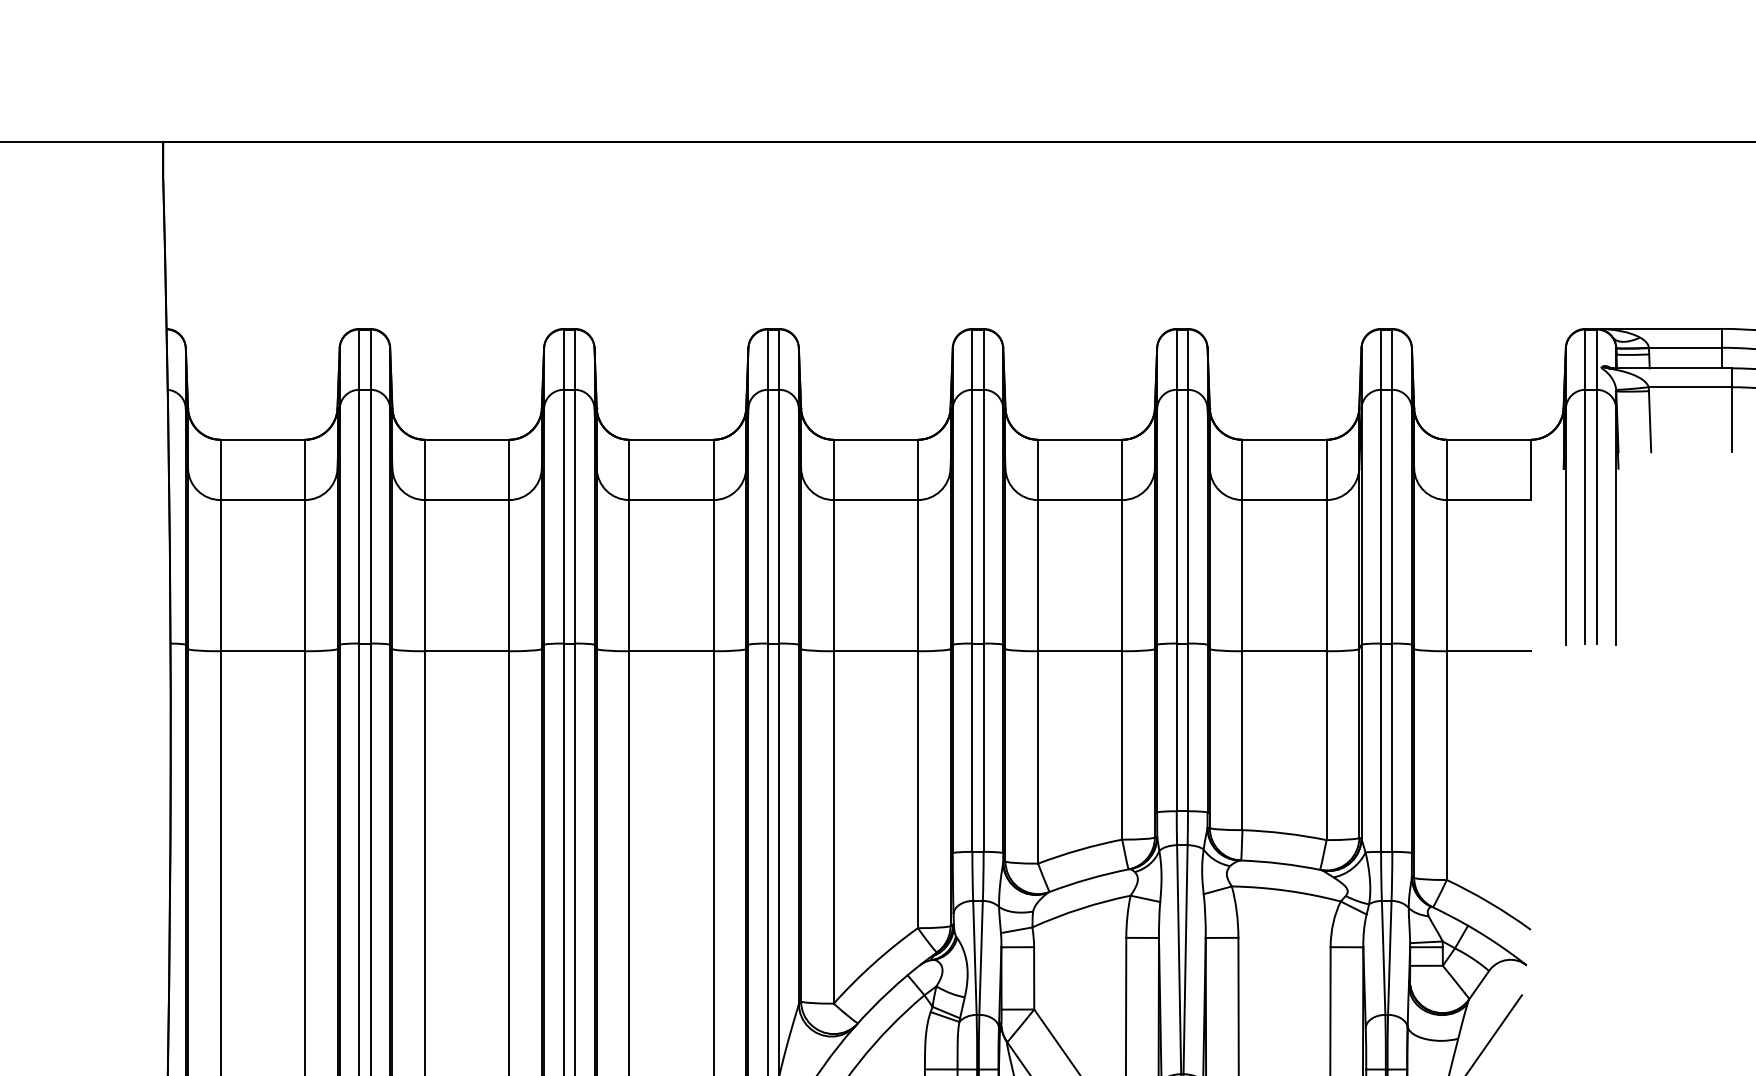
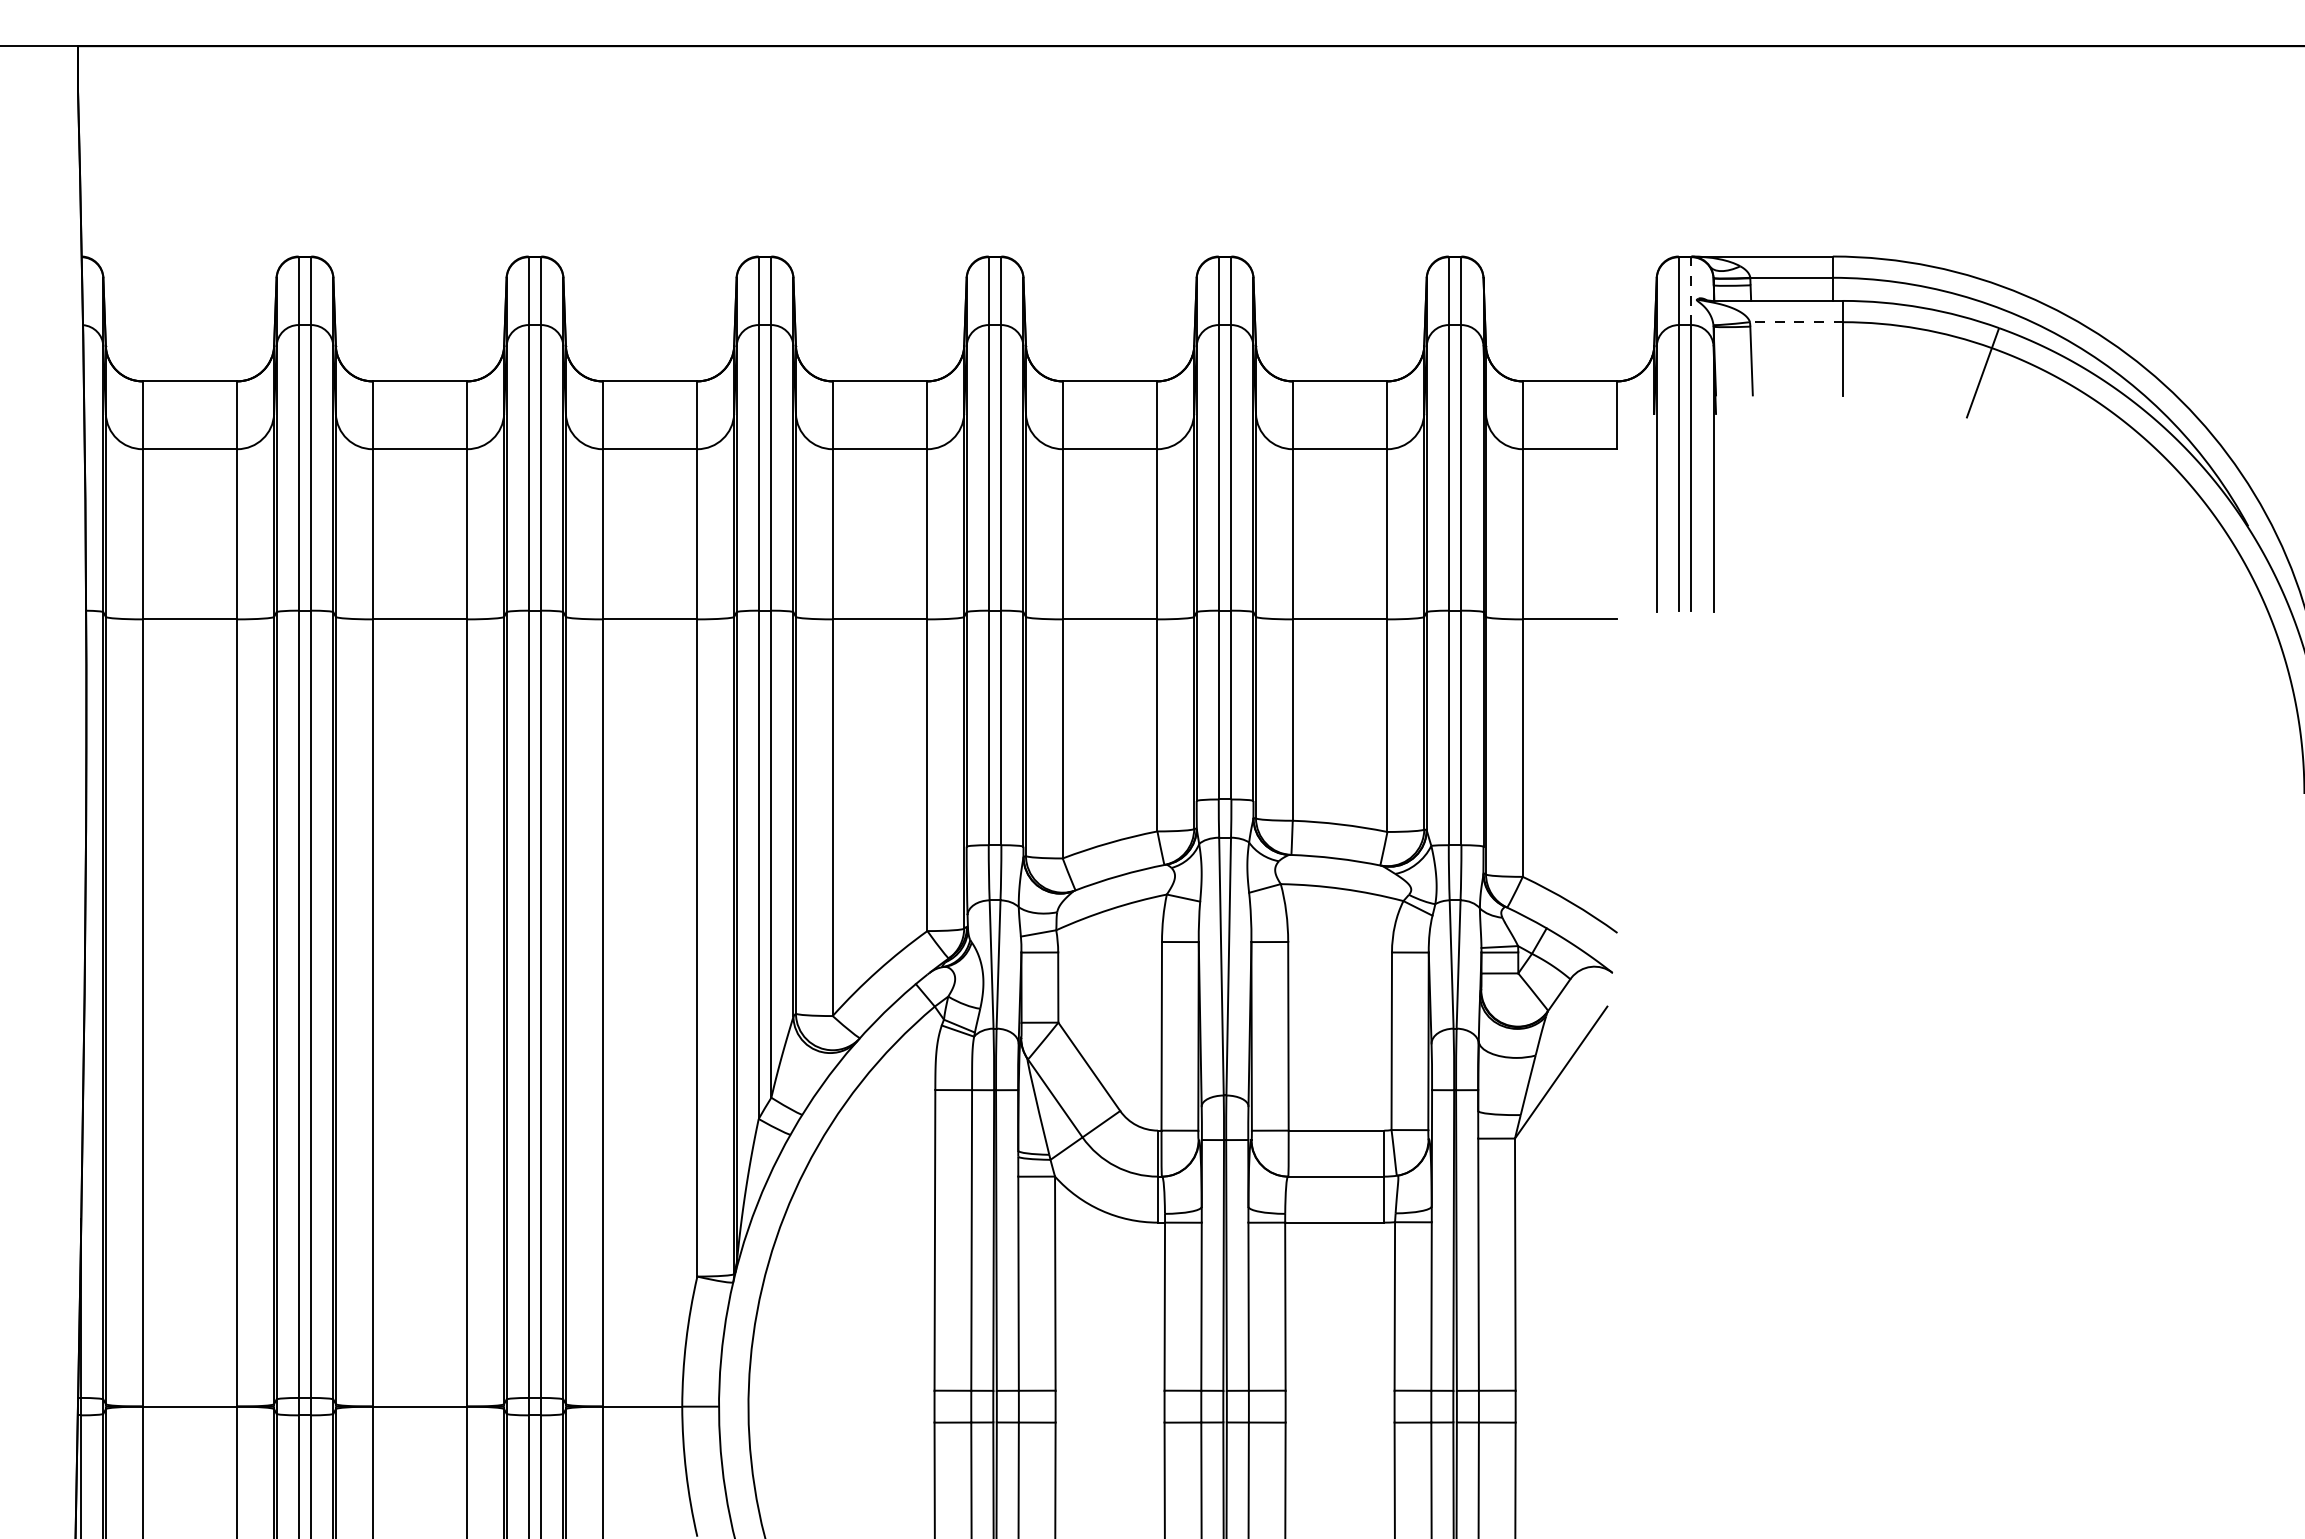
line: (1596, 359) -> (1691, 291), solid -> dashed
line: (1689, 387) -> (1796, 322), solid -> dashed

